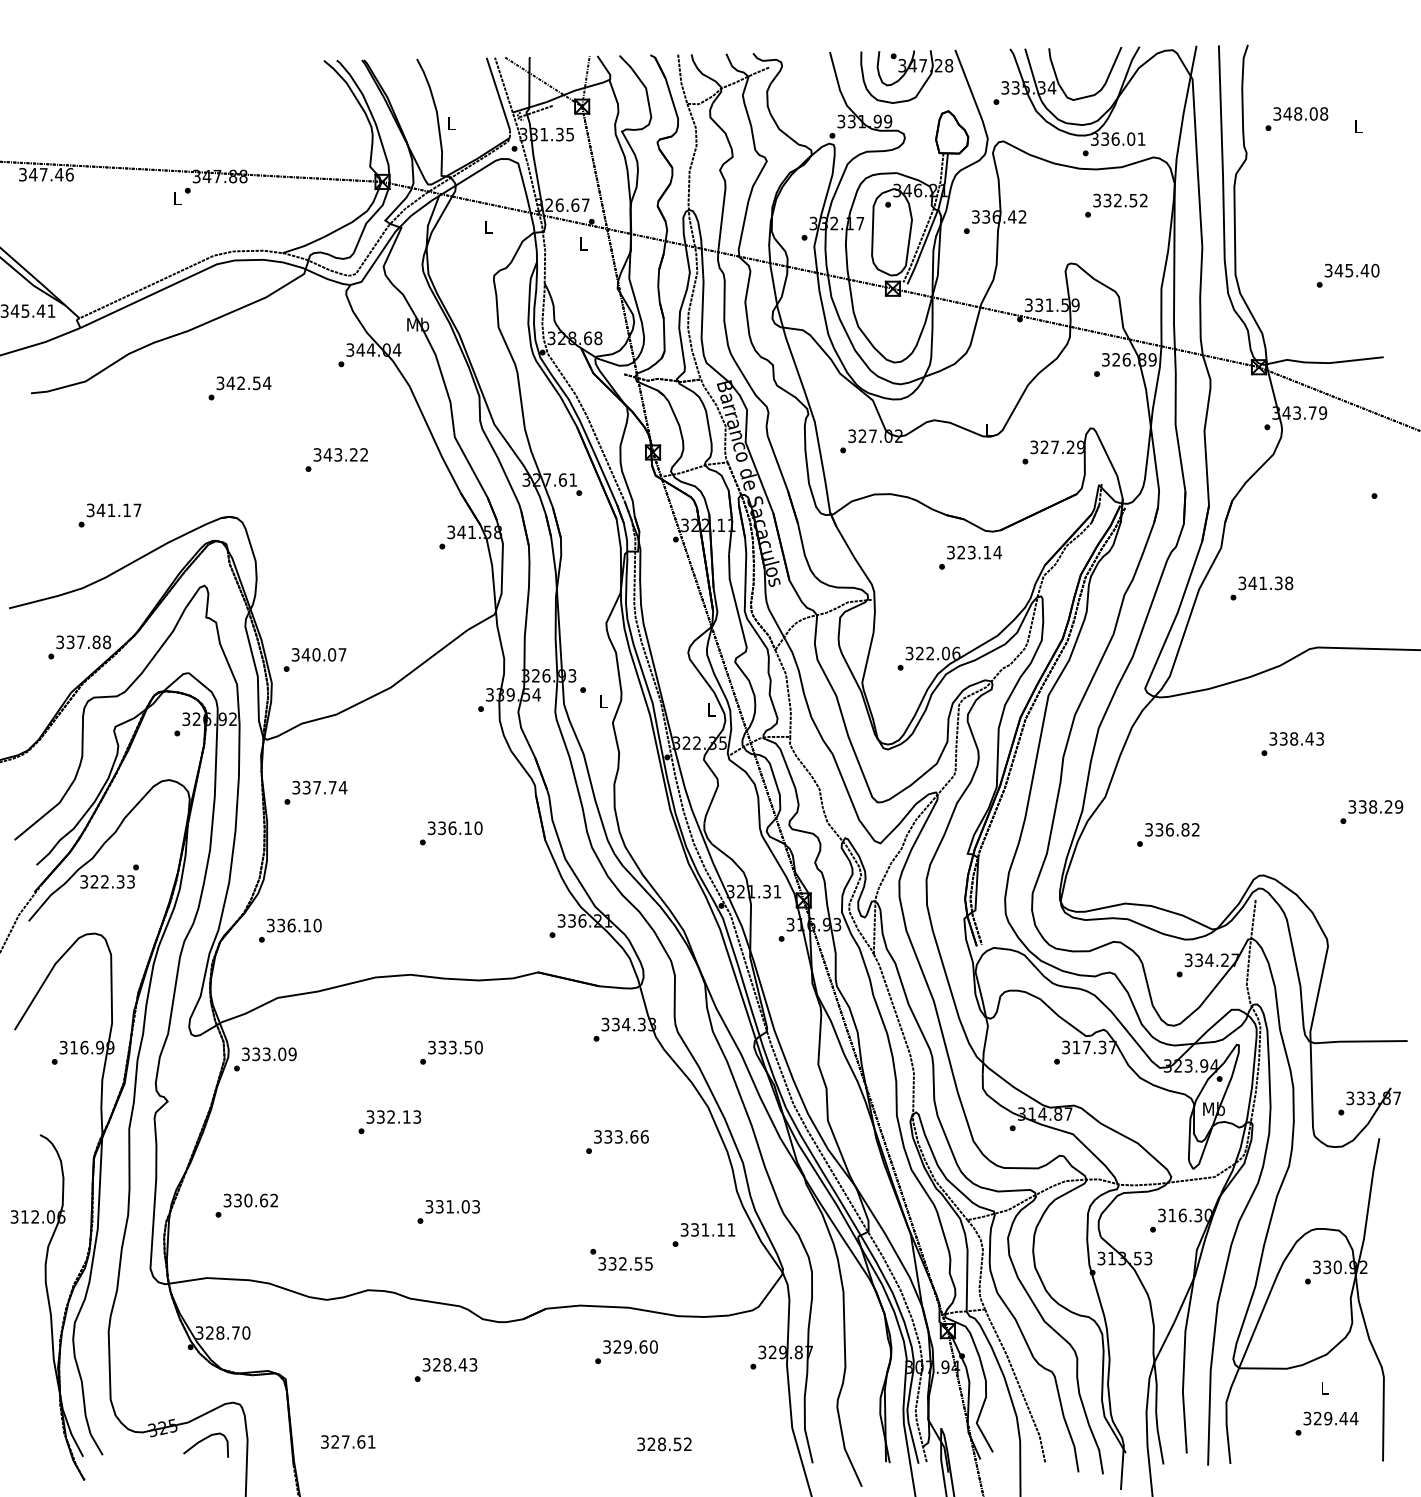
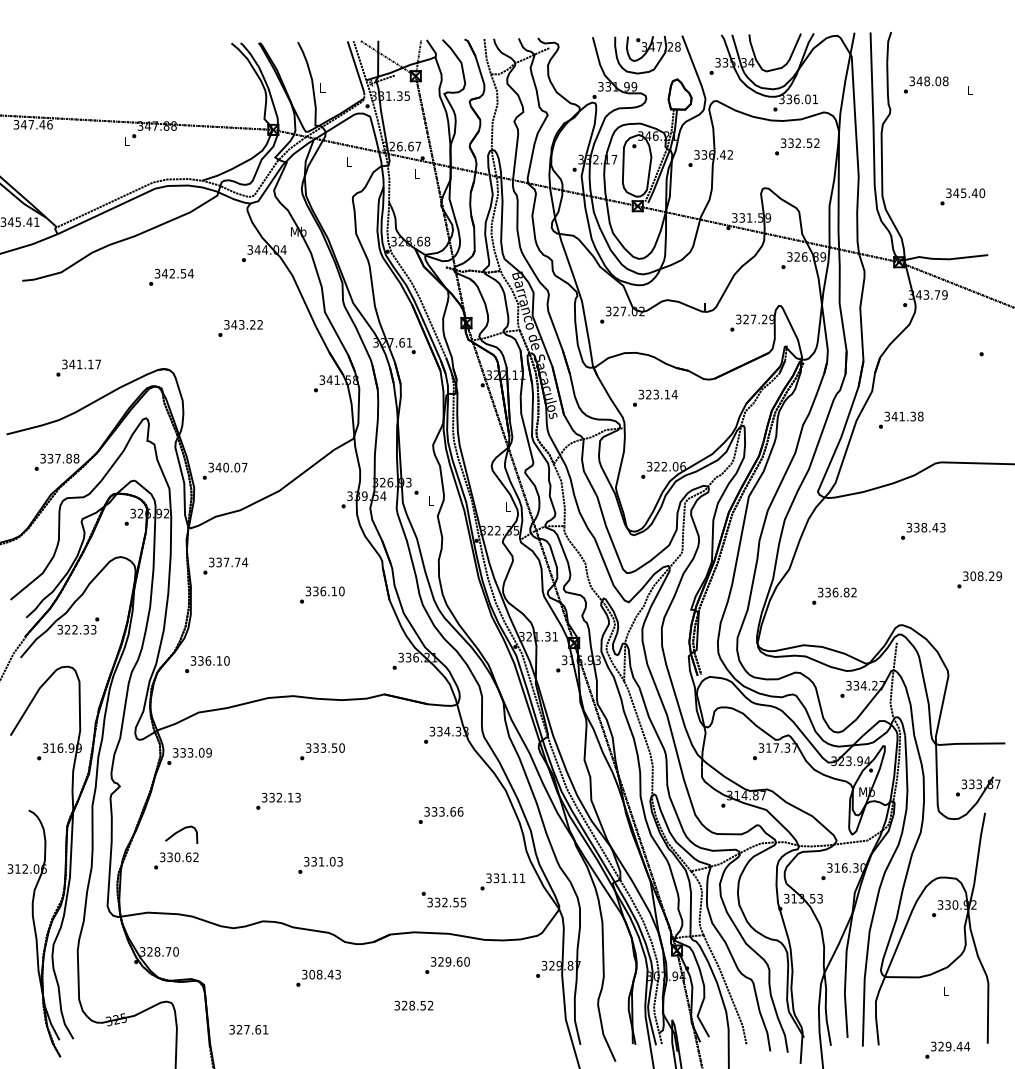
text: (970, 557) -> (655, 398), moved
text: (1362, 806) -> (973, 575), 338.29 -> 308.29
text: (437, 1364) -> (312, 974), 328.43 -> 308.43
text: (1326, 1423) -> (947, 1050), moved
curve: (204, 1440) -> (180, 831), moved
text: (664, 1444) -> (413, 1005), moved

